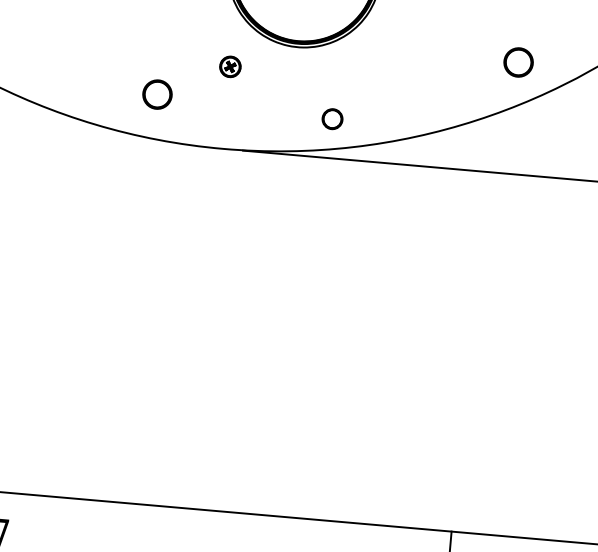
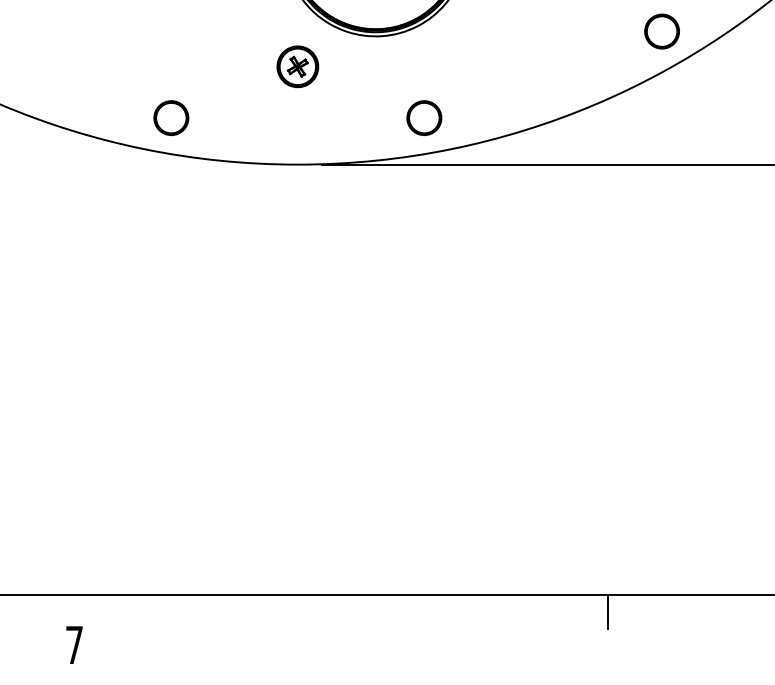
part: (518, 62) -> (661, 31), moved
part: (230, 66) -> (297, 66), size x1.67
part: (157, 94) -> (171, 117), moved
part: (332, 118) -> (424, 117), size x1.43

